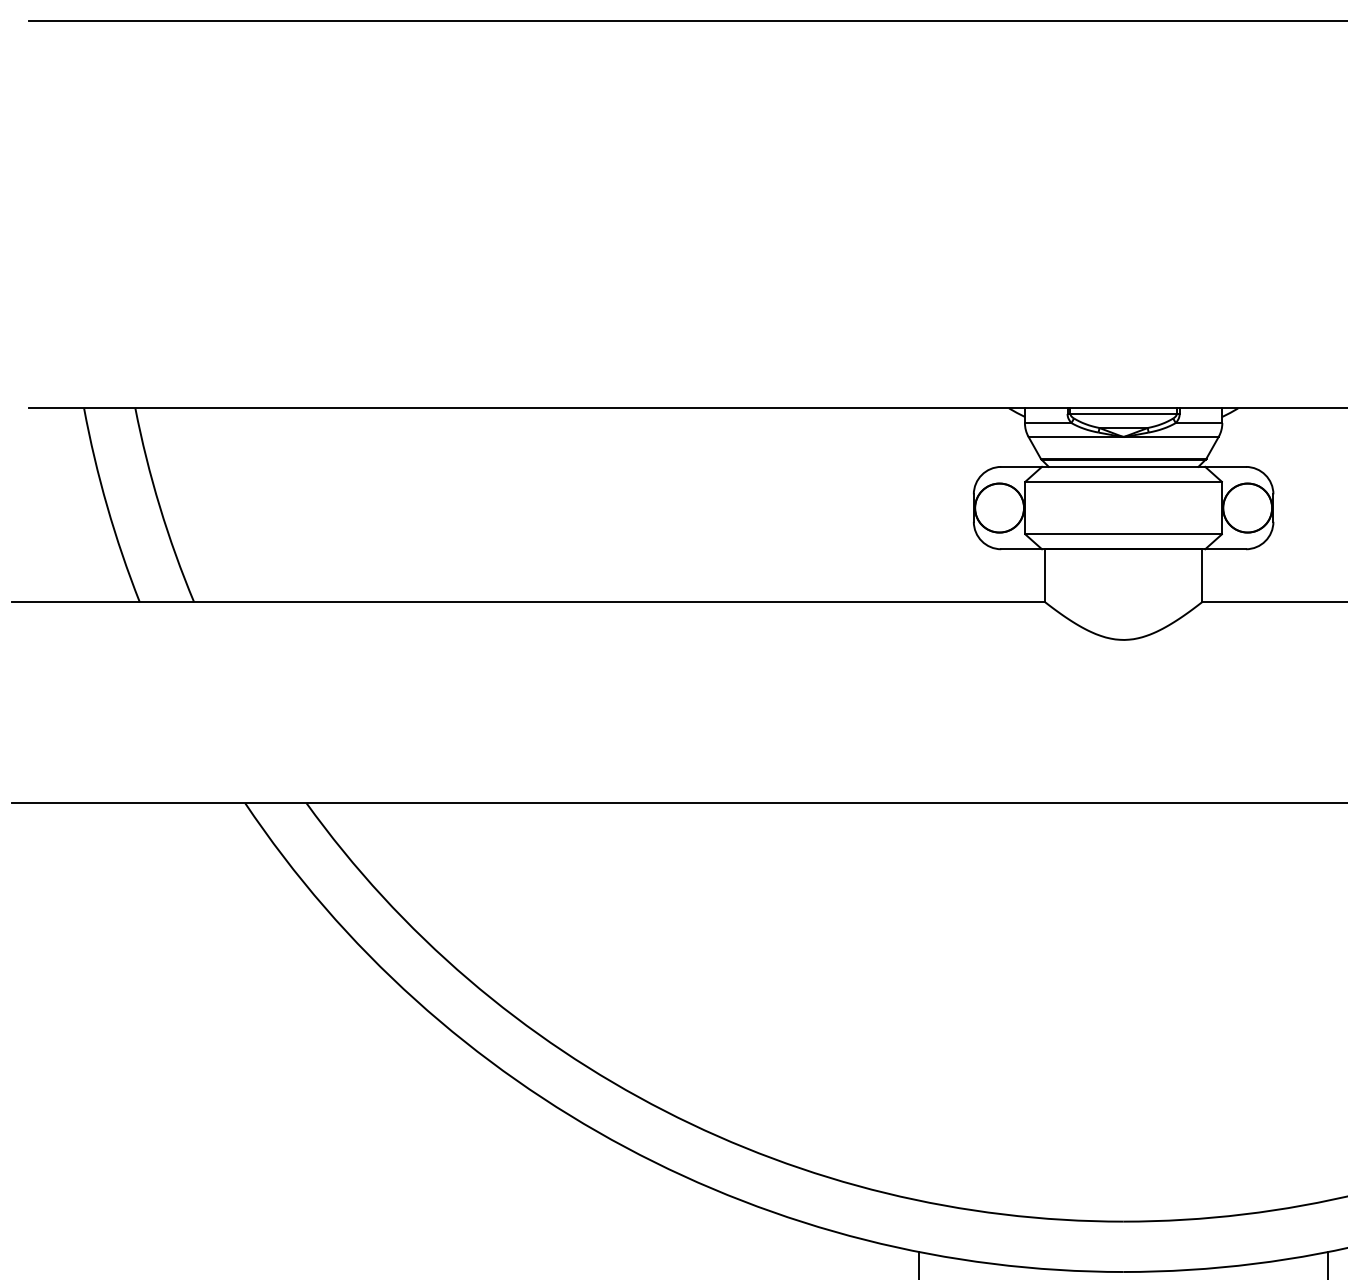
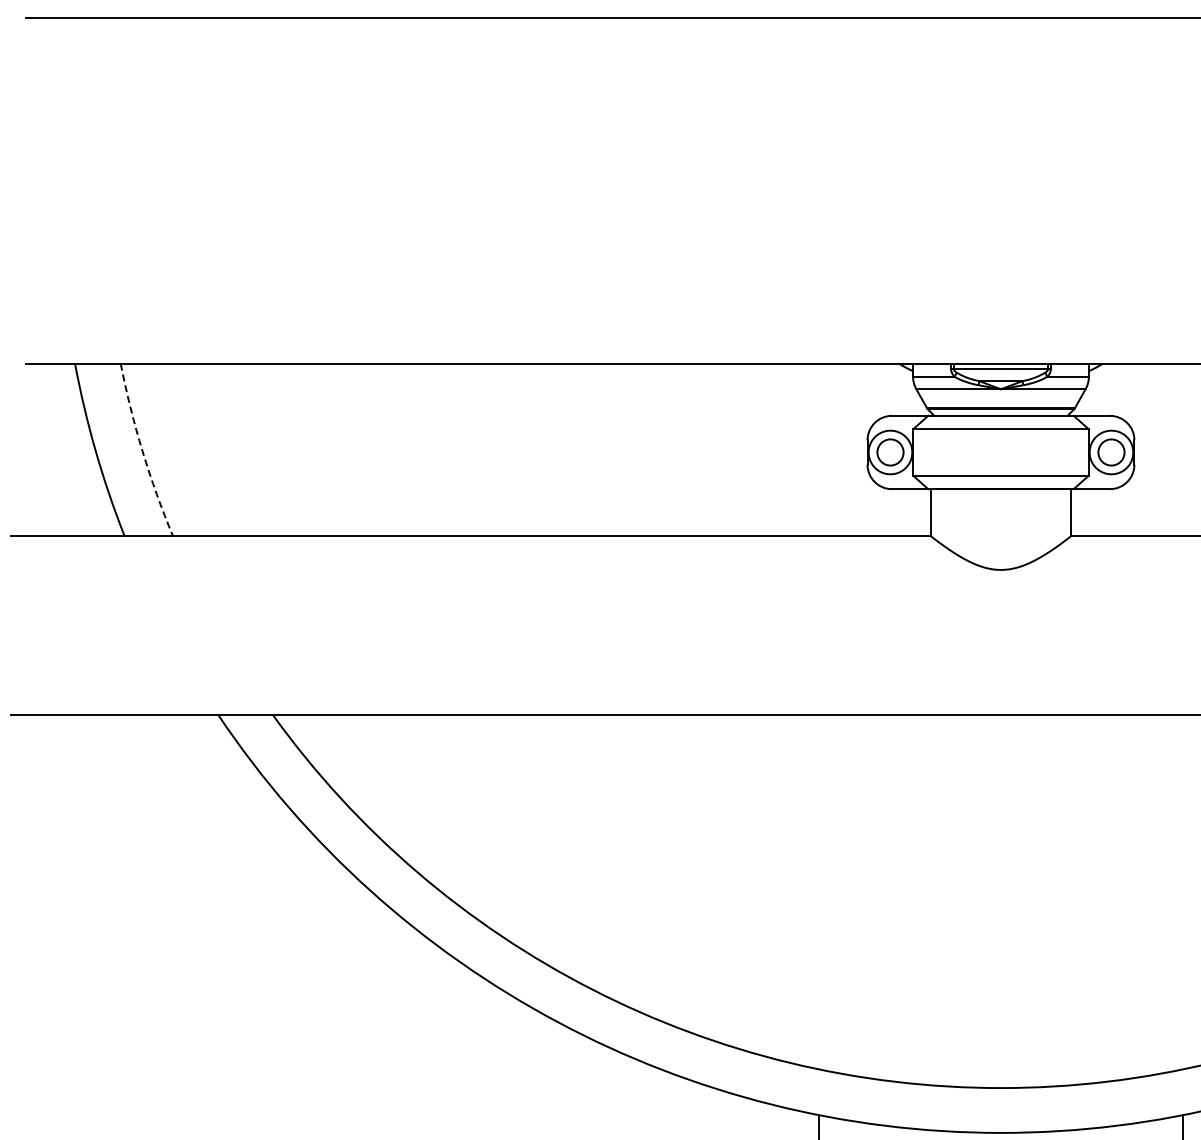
arc: (159, 506) -> (142, 451), solid -> dashed
circle: (999, 508) -> (890, 452), size x0.6
circle: (1247, 508) -> (1111, 452), size x0.6

